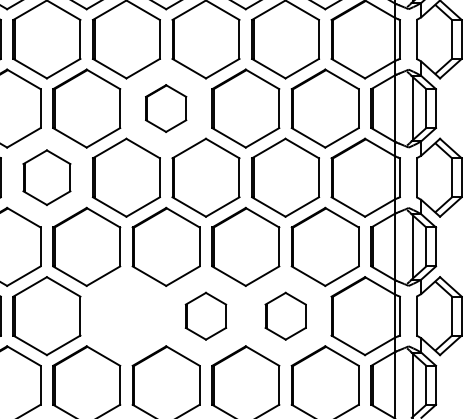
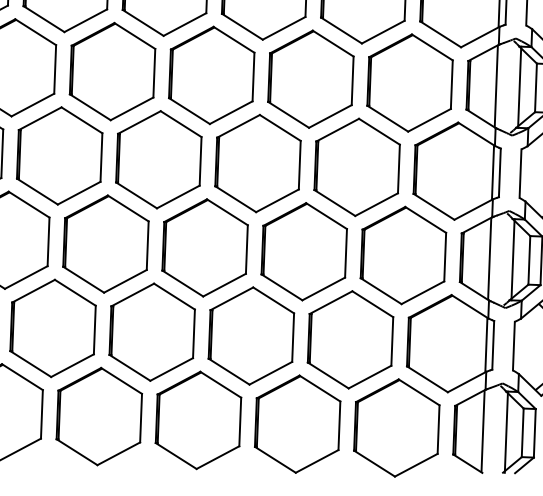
part: (165, 108) -> (210, 75), size x1.67
part: (46, 177) -> (59, 155), size x1.43
part: (125, 316) -> (151, 332), added
part: (205, 316) -> (250, 336), size x1.67
part: (285, 316) -> (350, 340), size x1.67

